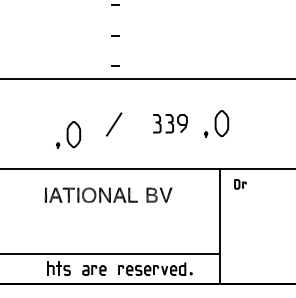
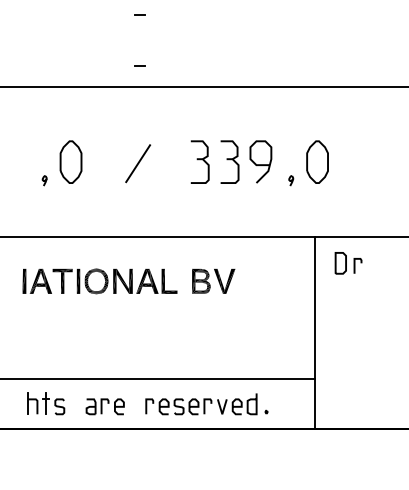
part: (169, 123) -> (230, 161), size x1.43
part: (68, 135) -> (62, 163), moved
part: (240, 184) -> (348, 263), size x1.43

